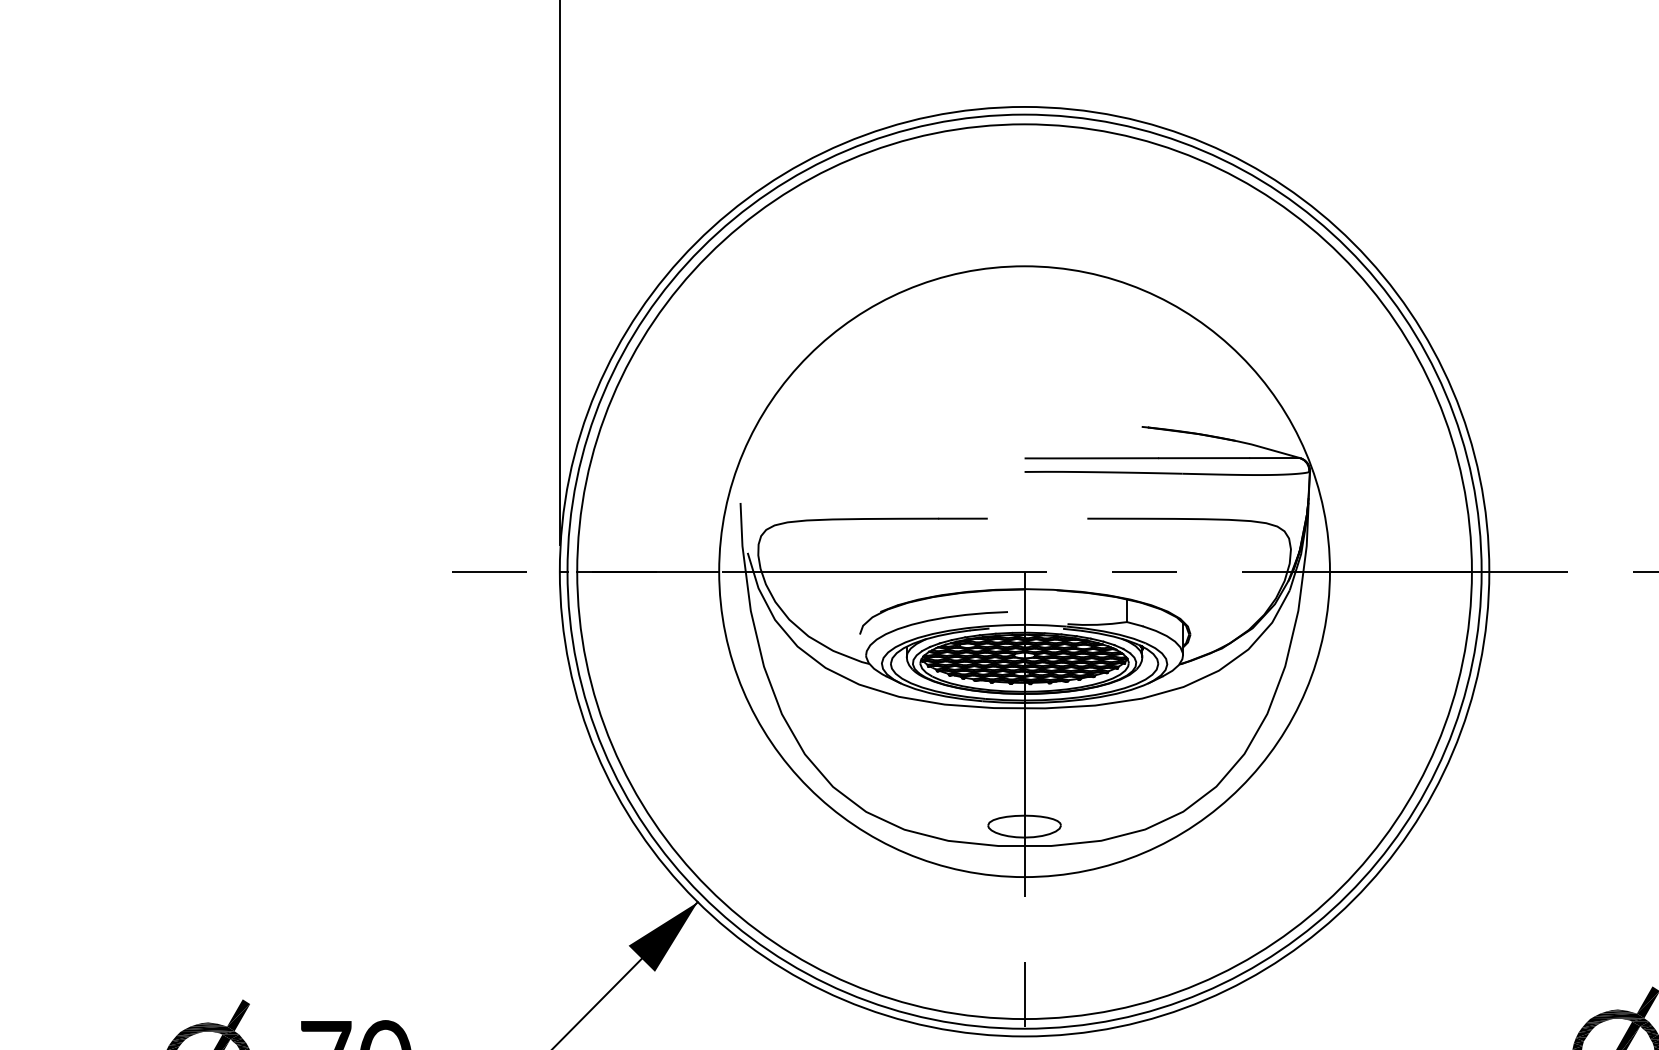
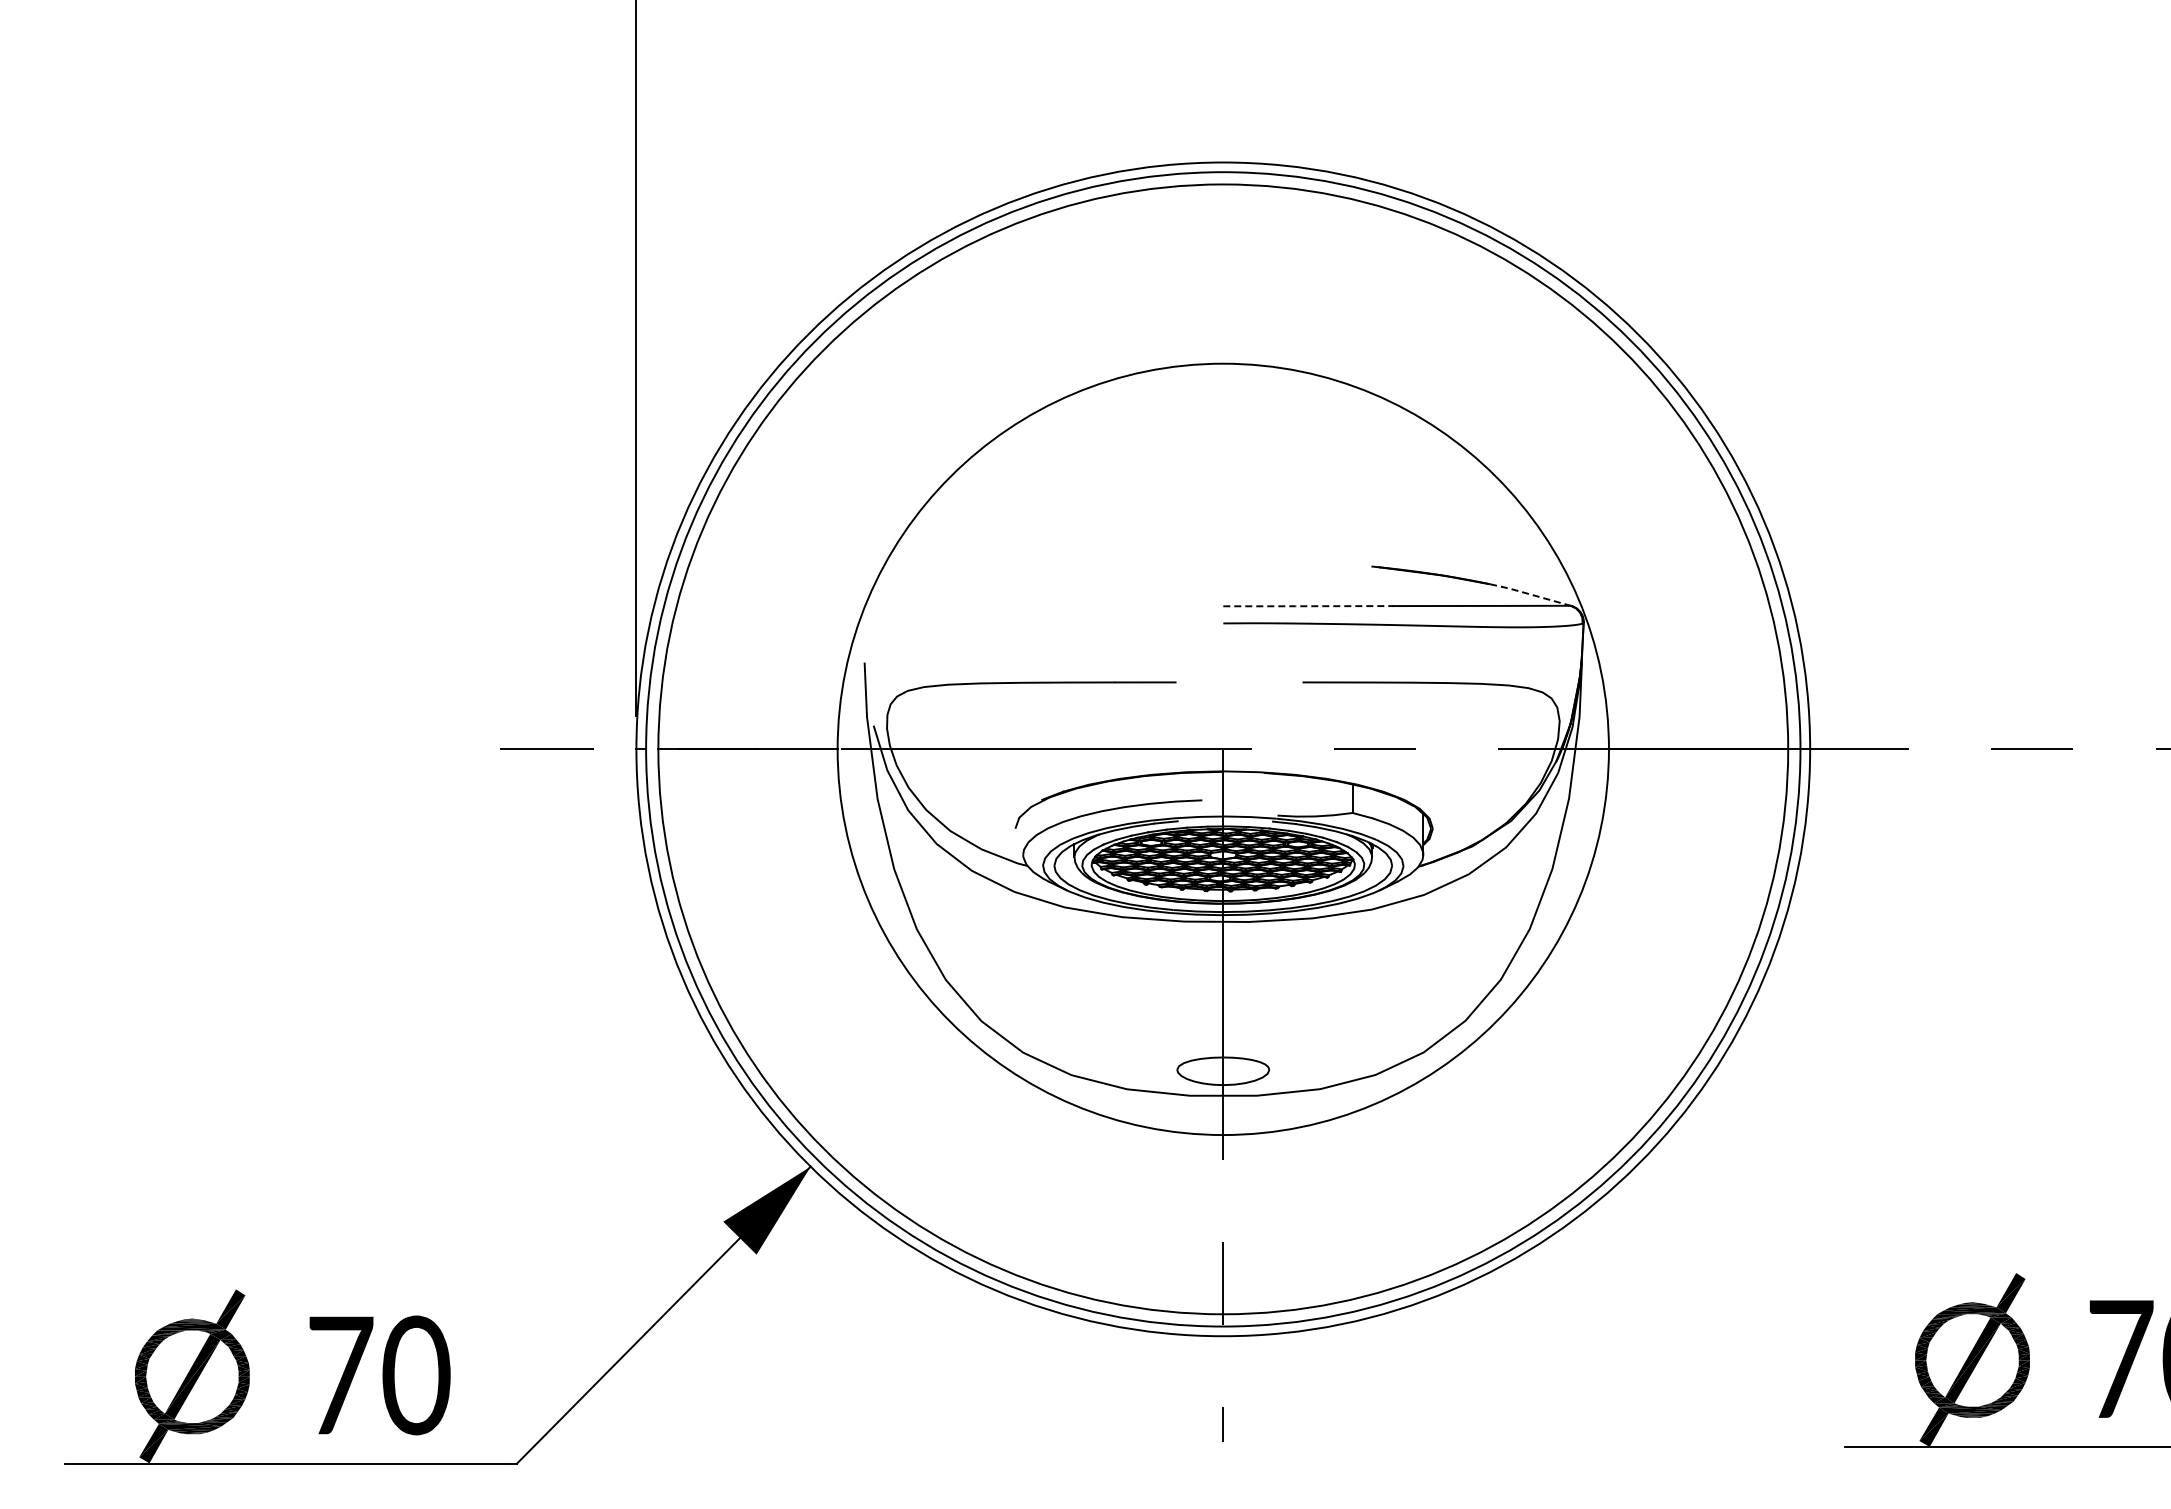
line: (1267, 449) -> (1529, 594), solid -> dashed
line: (1091, 458) -> (1307, 606), solid -> dashed

